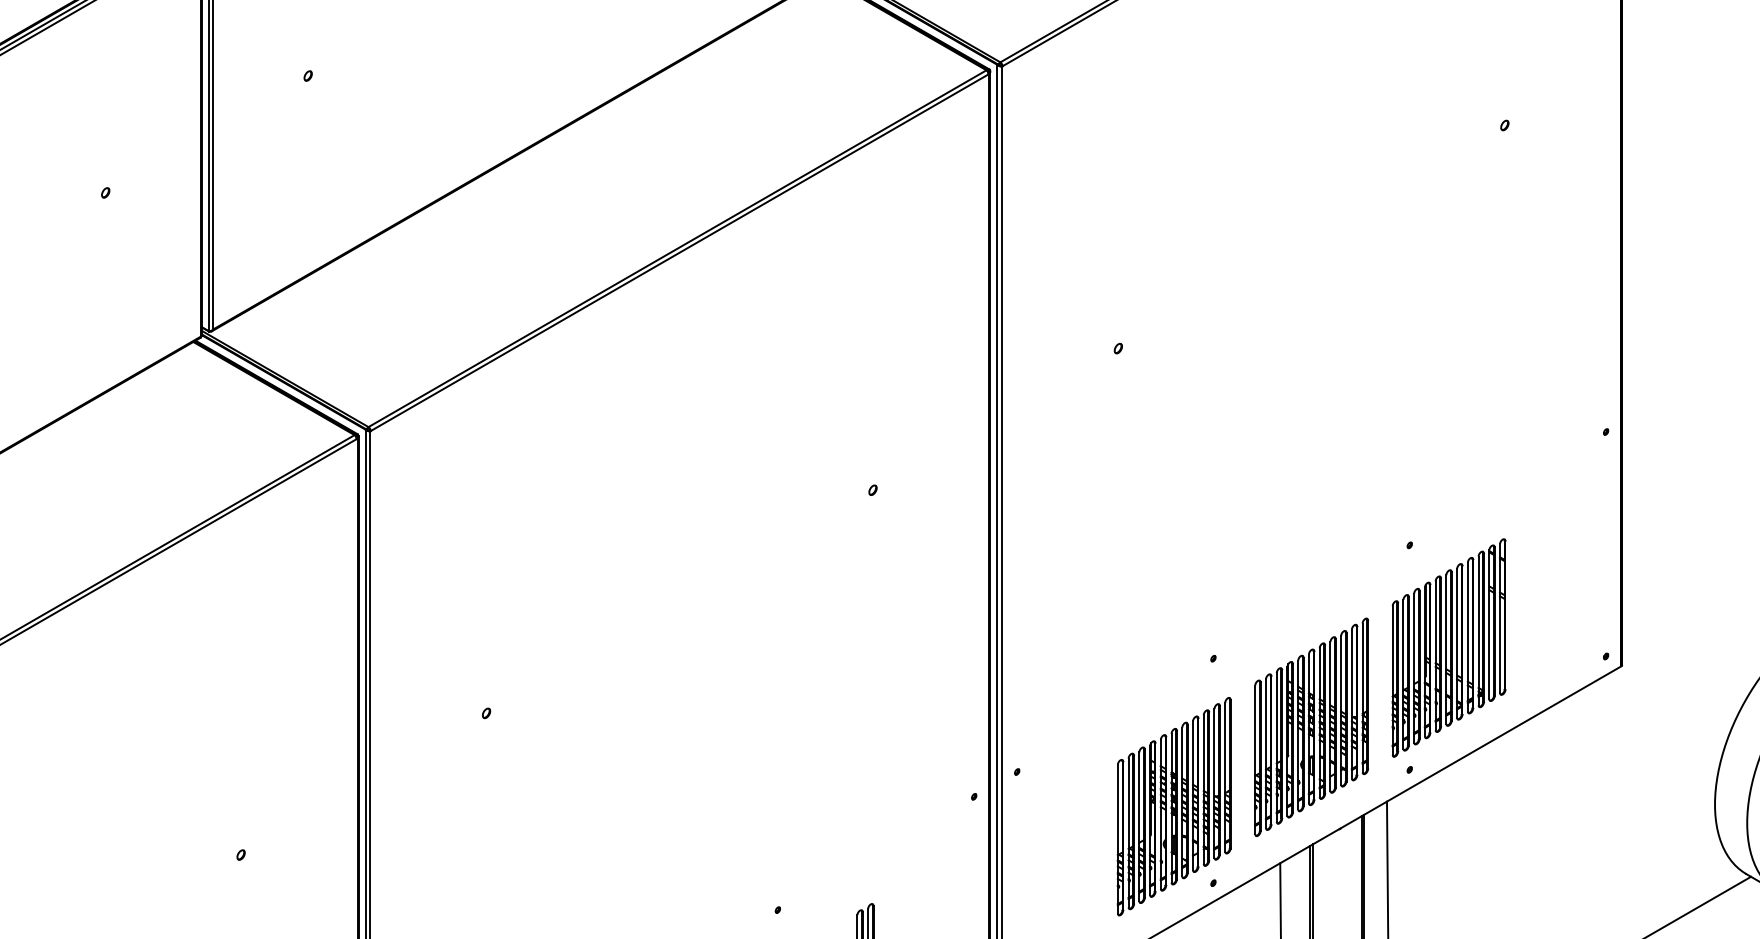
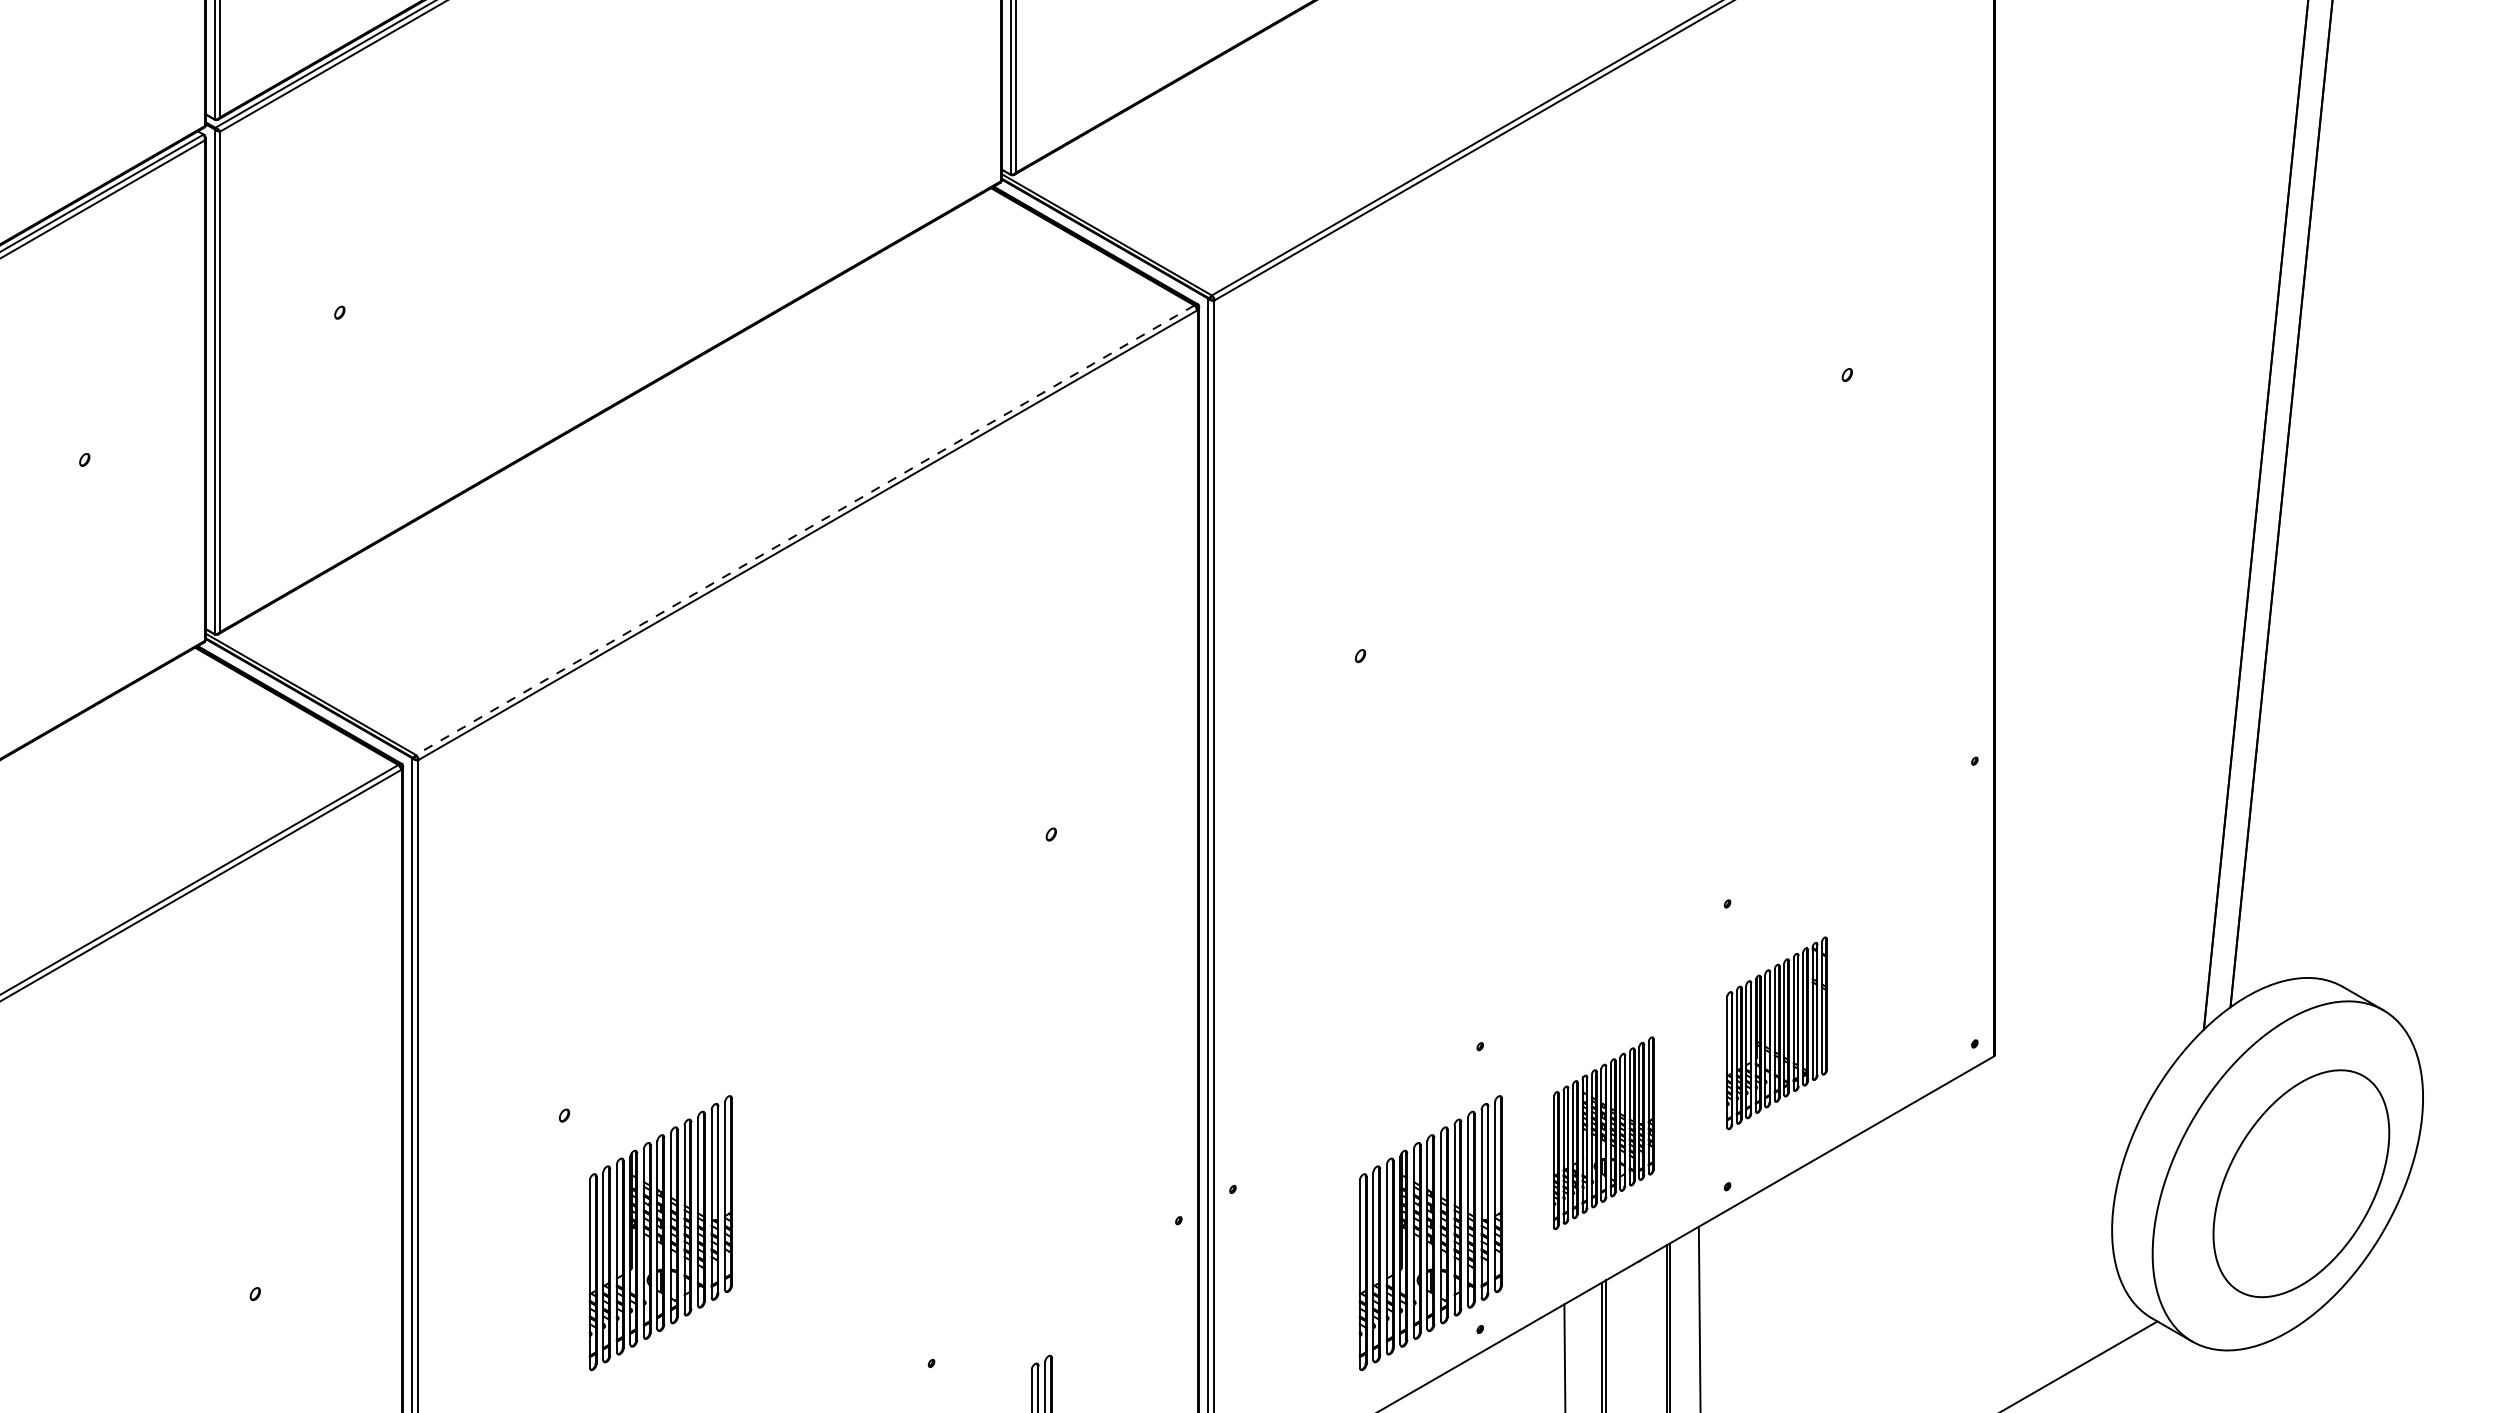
line: (677, 248) -> (804, 530), solid -> dashed
part: (1449, 648) -> (1777, 1033), size x0.7
part: (1311, 727) -> (1603, 1133), size x0.7
part: (562, 806) -> (660, 1233), added

